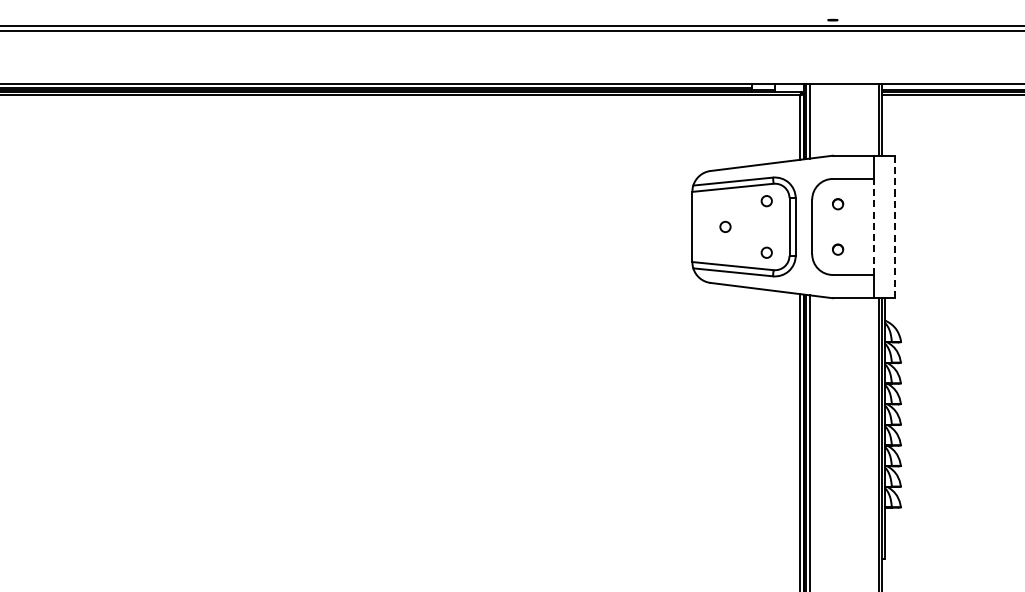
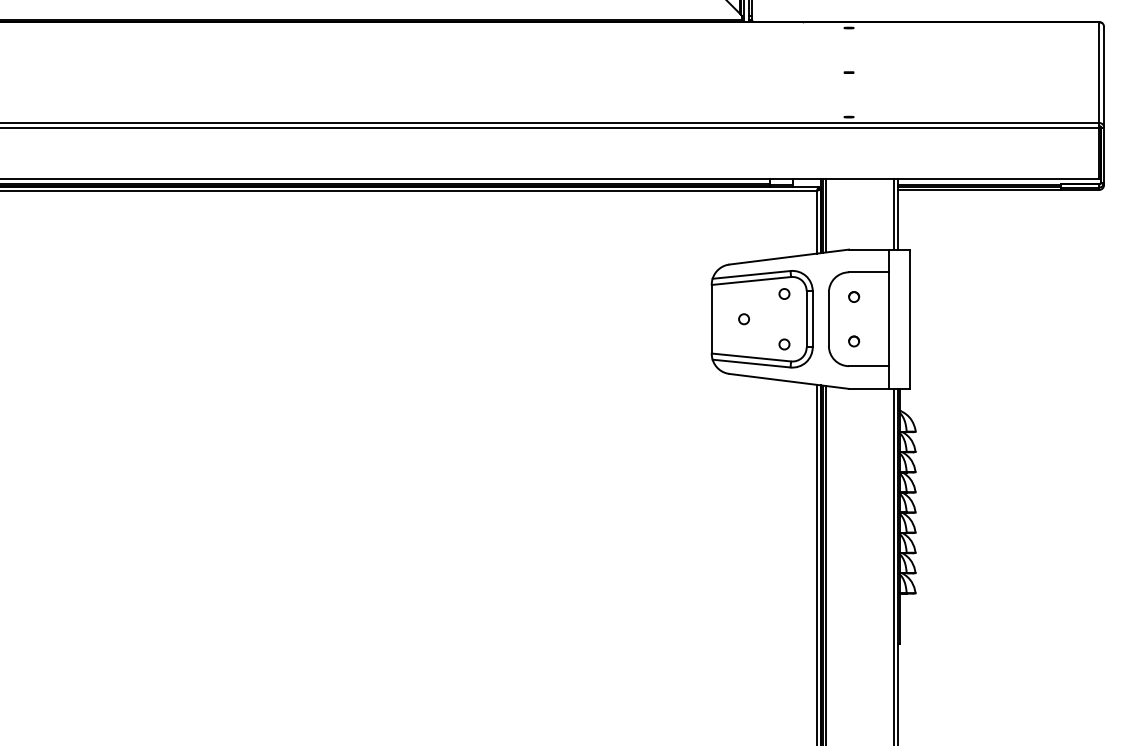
line: (874, 227) -> (889, 319), dashed -> solid
line: (894, 227) -> (909, 319), dashed -> solid

